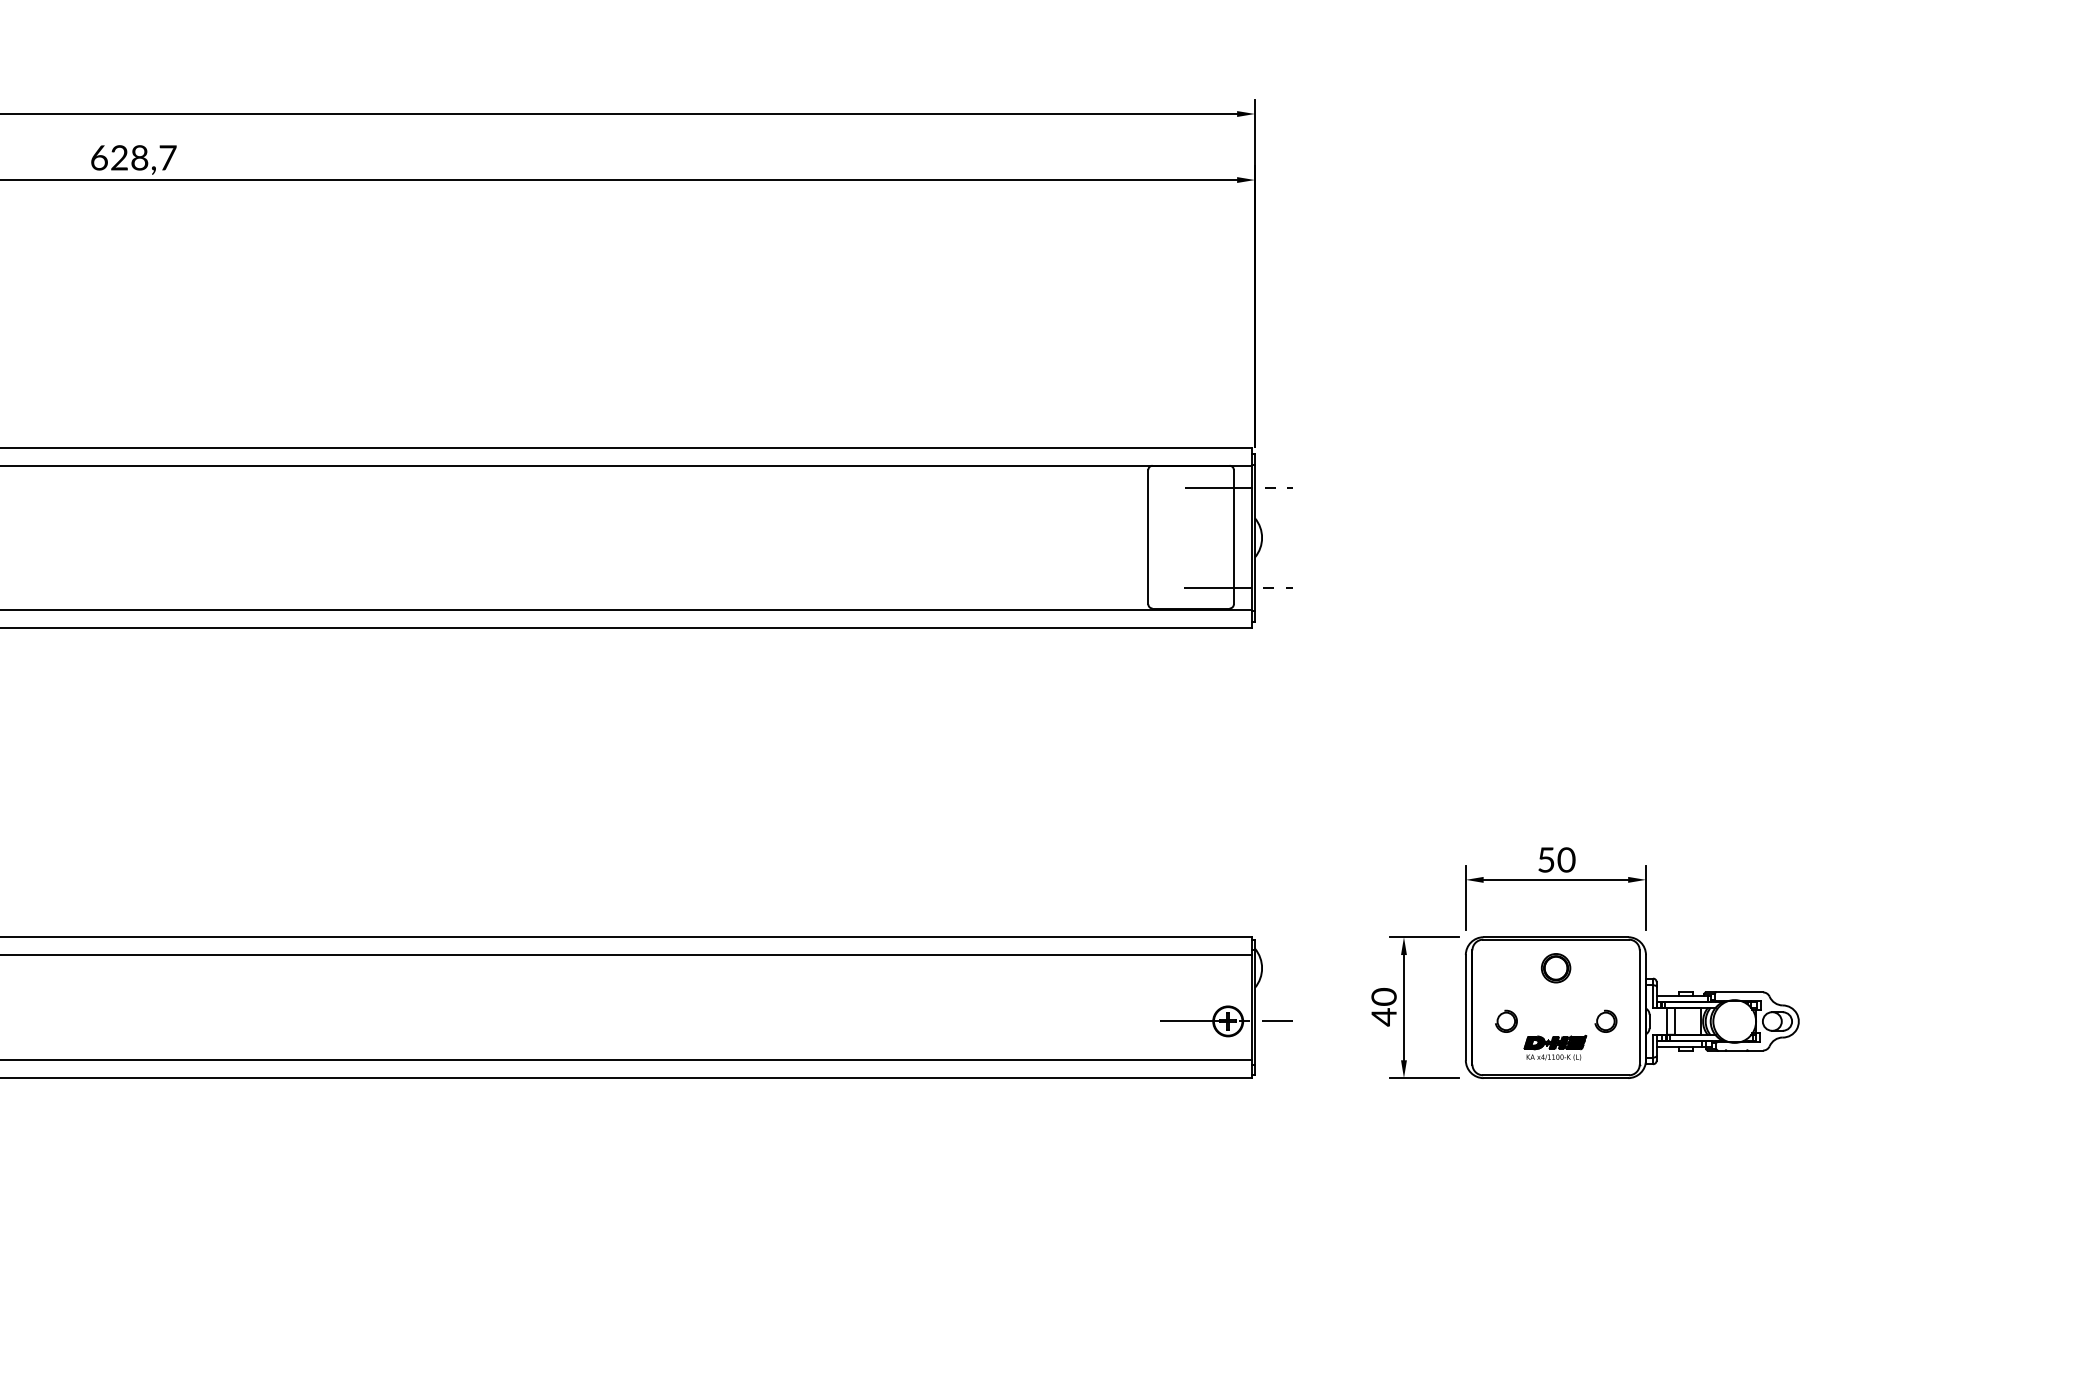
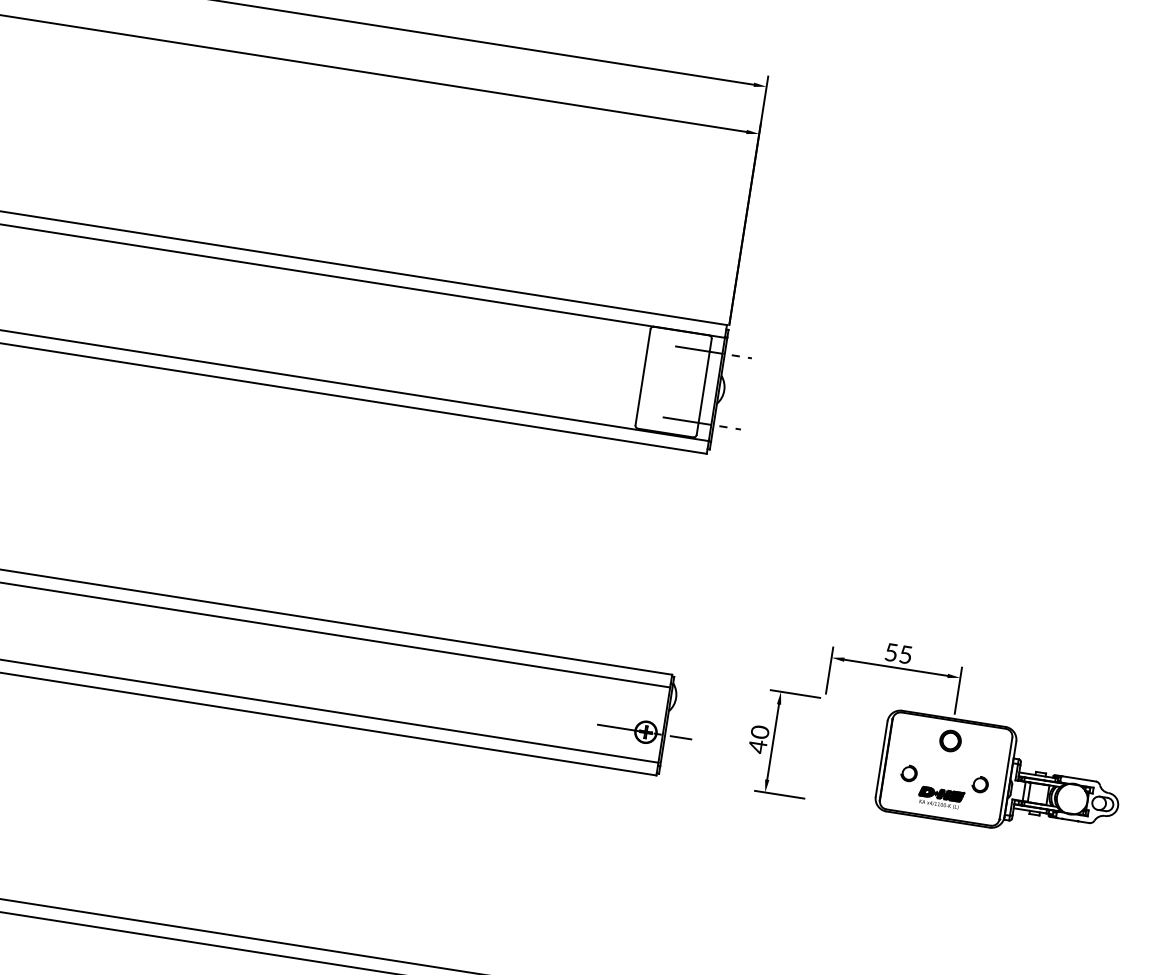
text: (1566, 859) -> (905, 654), 50 -> 55
part: (1632, 1007) -> (1000, 777), moved

